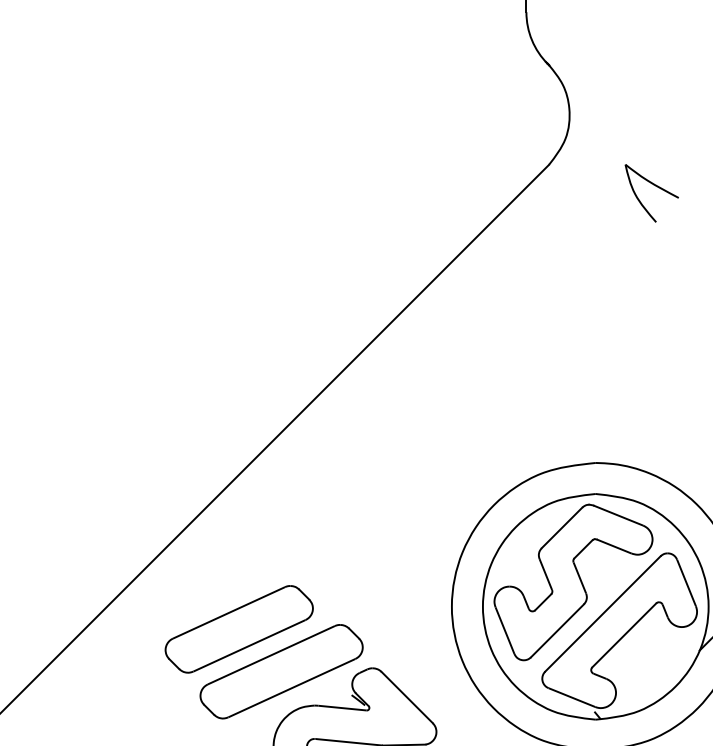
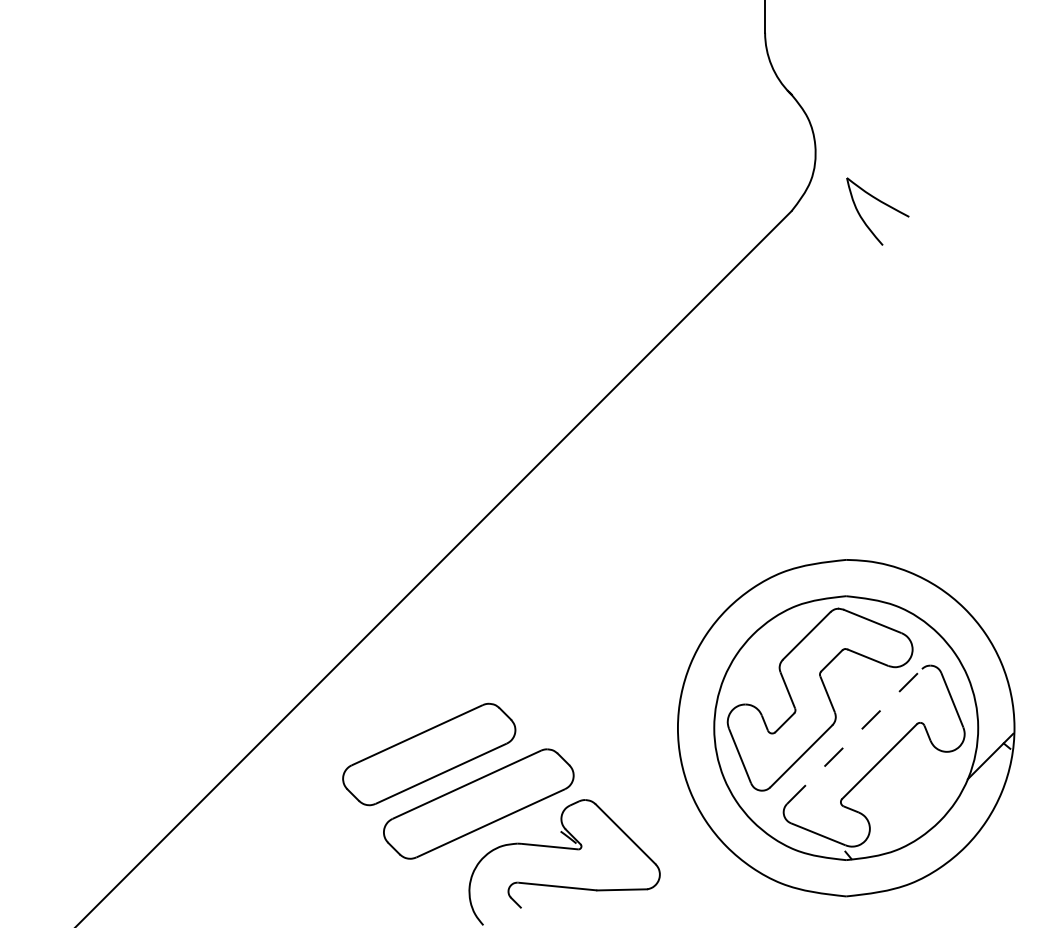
part: (655, 186) -> (882, 203), moved
line: (602, 613) -> (854, 736), solid -> dashed

